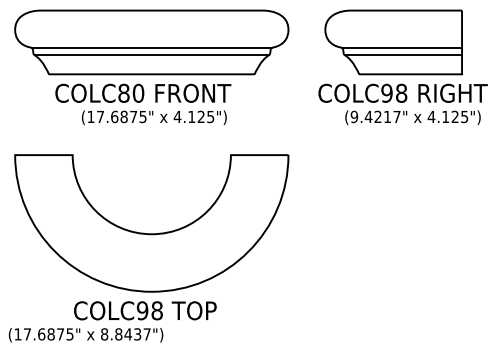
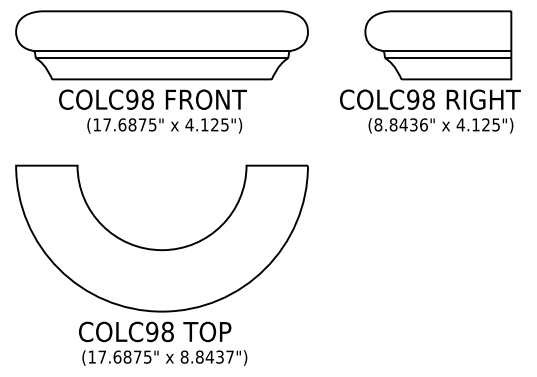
part: (393, 42) -> (438, 45), moved
text: (130, 93) -> (139, 99), COLC80 -> COLC98
text: (375, 116) -> (400, 124), (9.4217" -> (8.8436"
text: (85, 334) -> (164, 357), moved

